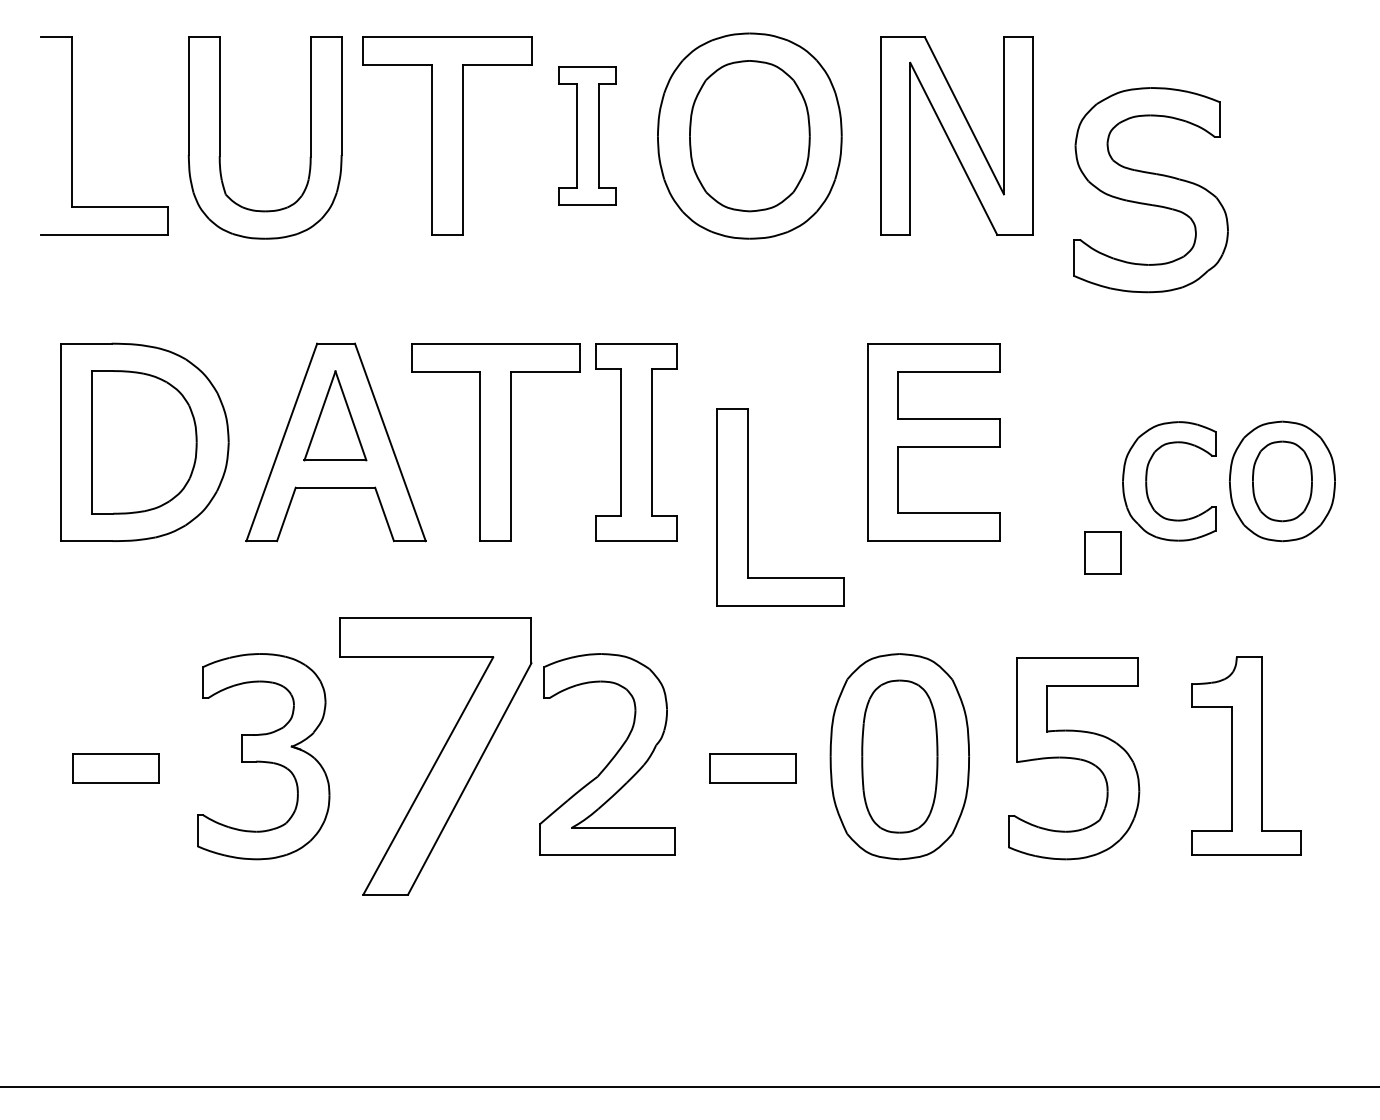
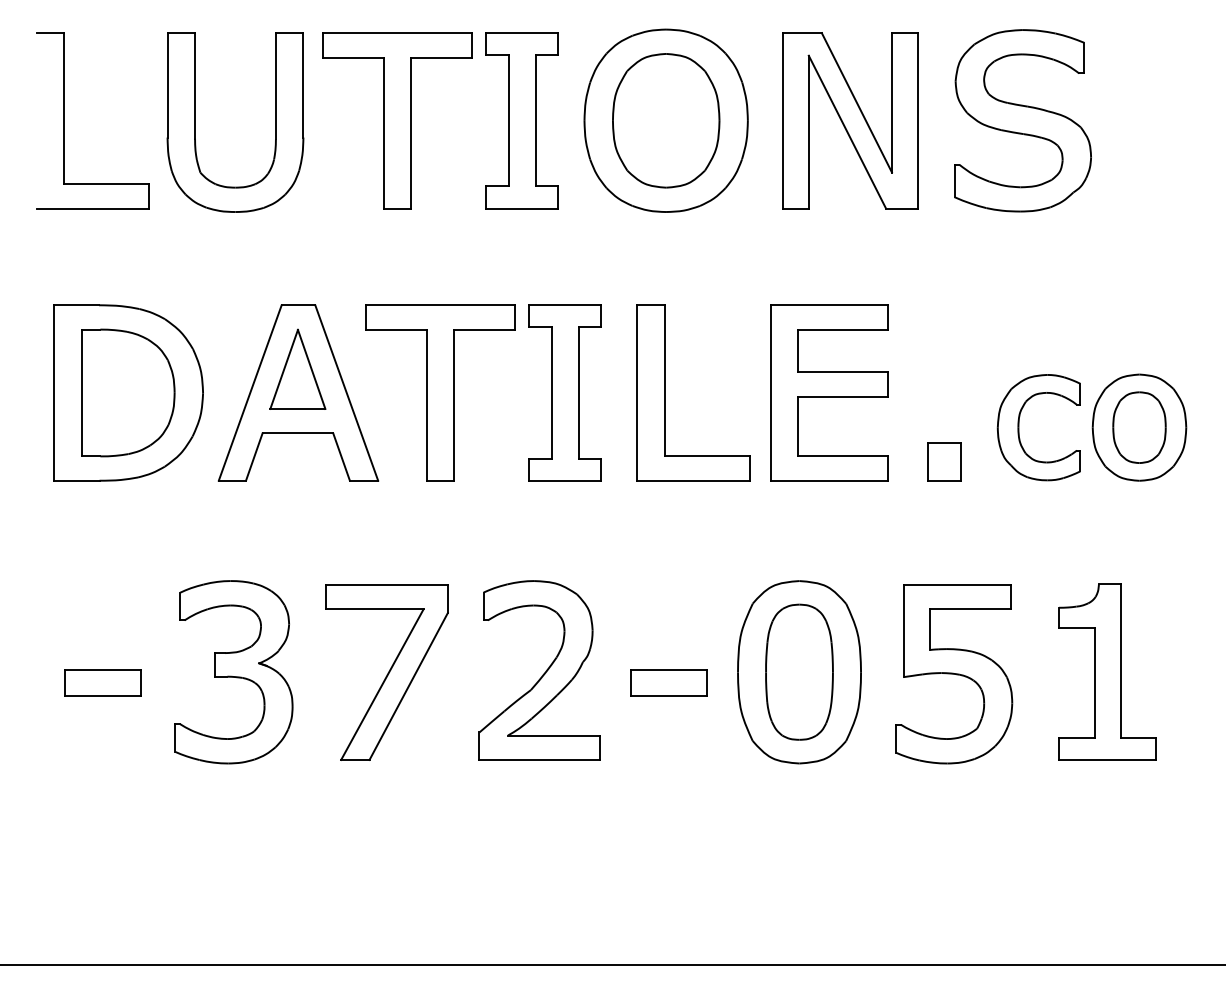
part: (587, 135) -> (521, 120), size x1.43
part: (1150, 190) -> (1022, 121), moved
part: (748, 507) -> (664, 393), moved
part: (1102, 552) -> (944, 461), moved
part: (435, 756) -> (386, 672), size x0.71

